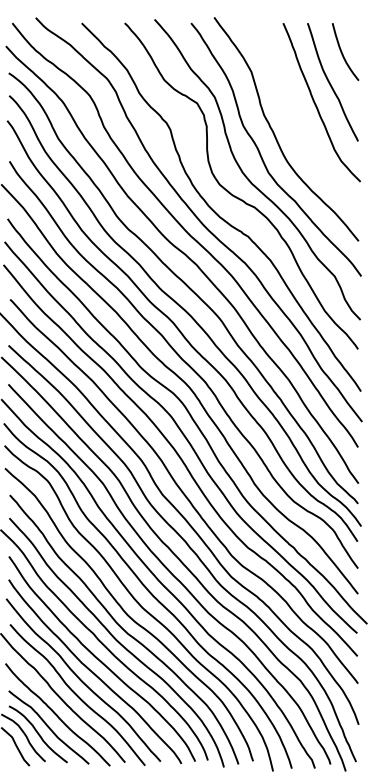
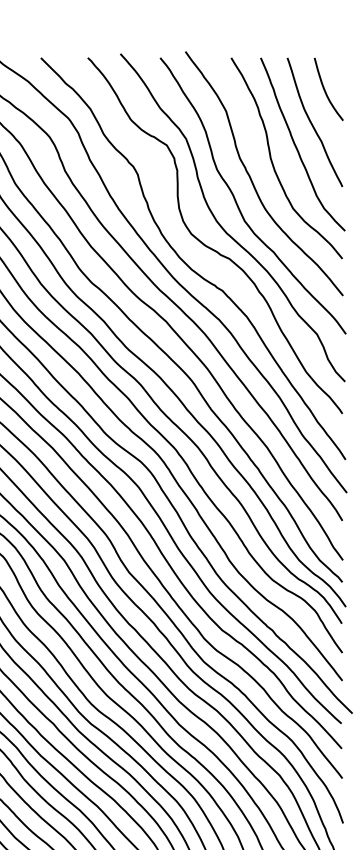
curve: (294, 117) -> (273, 160), added

